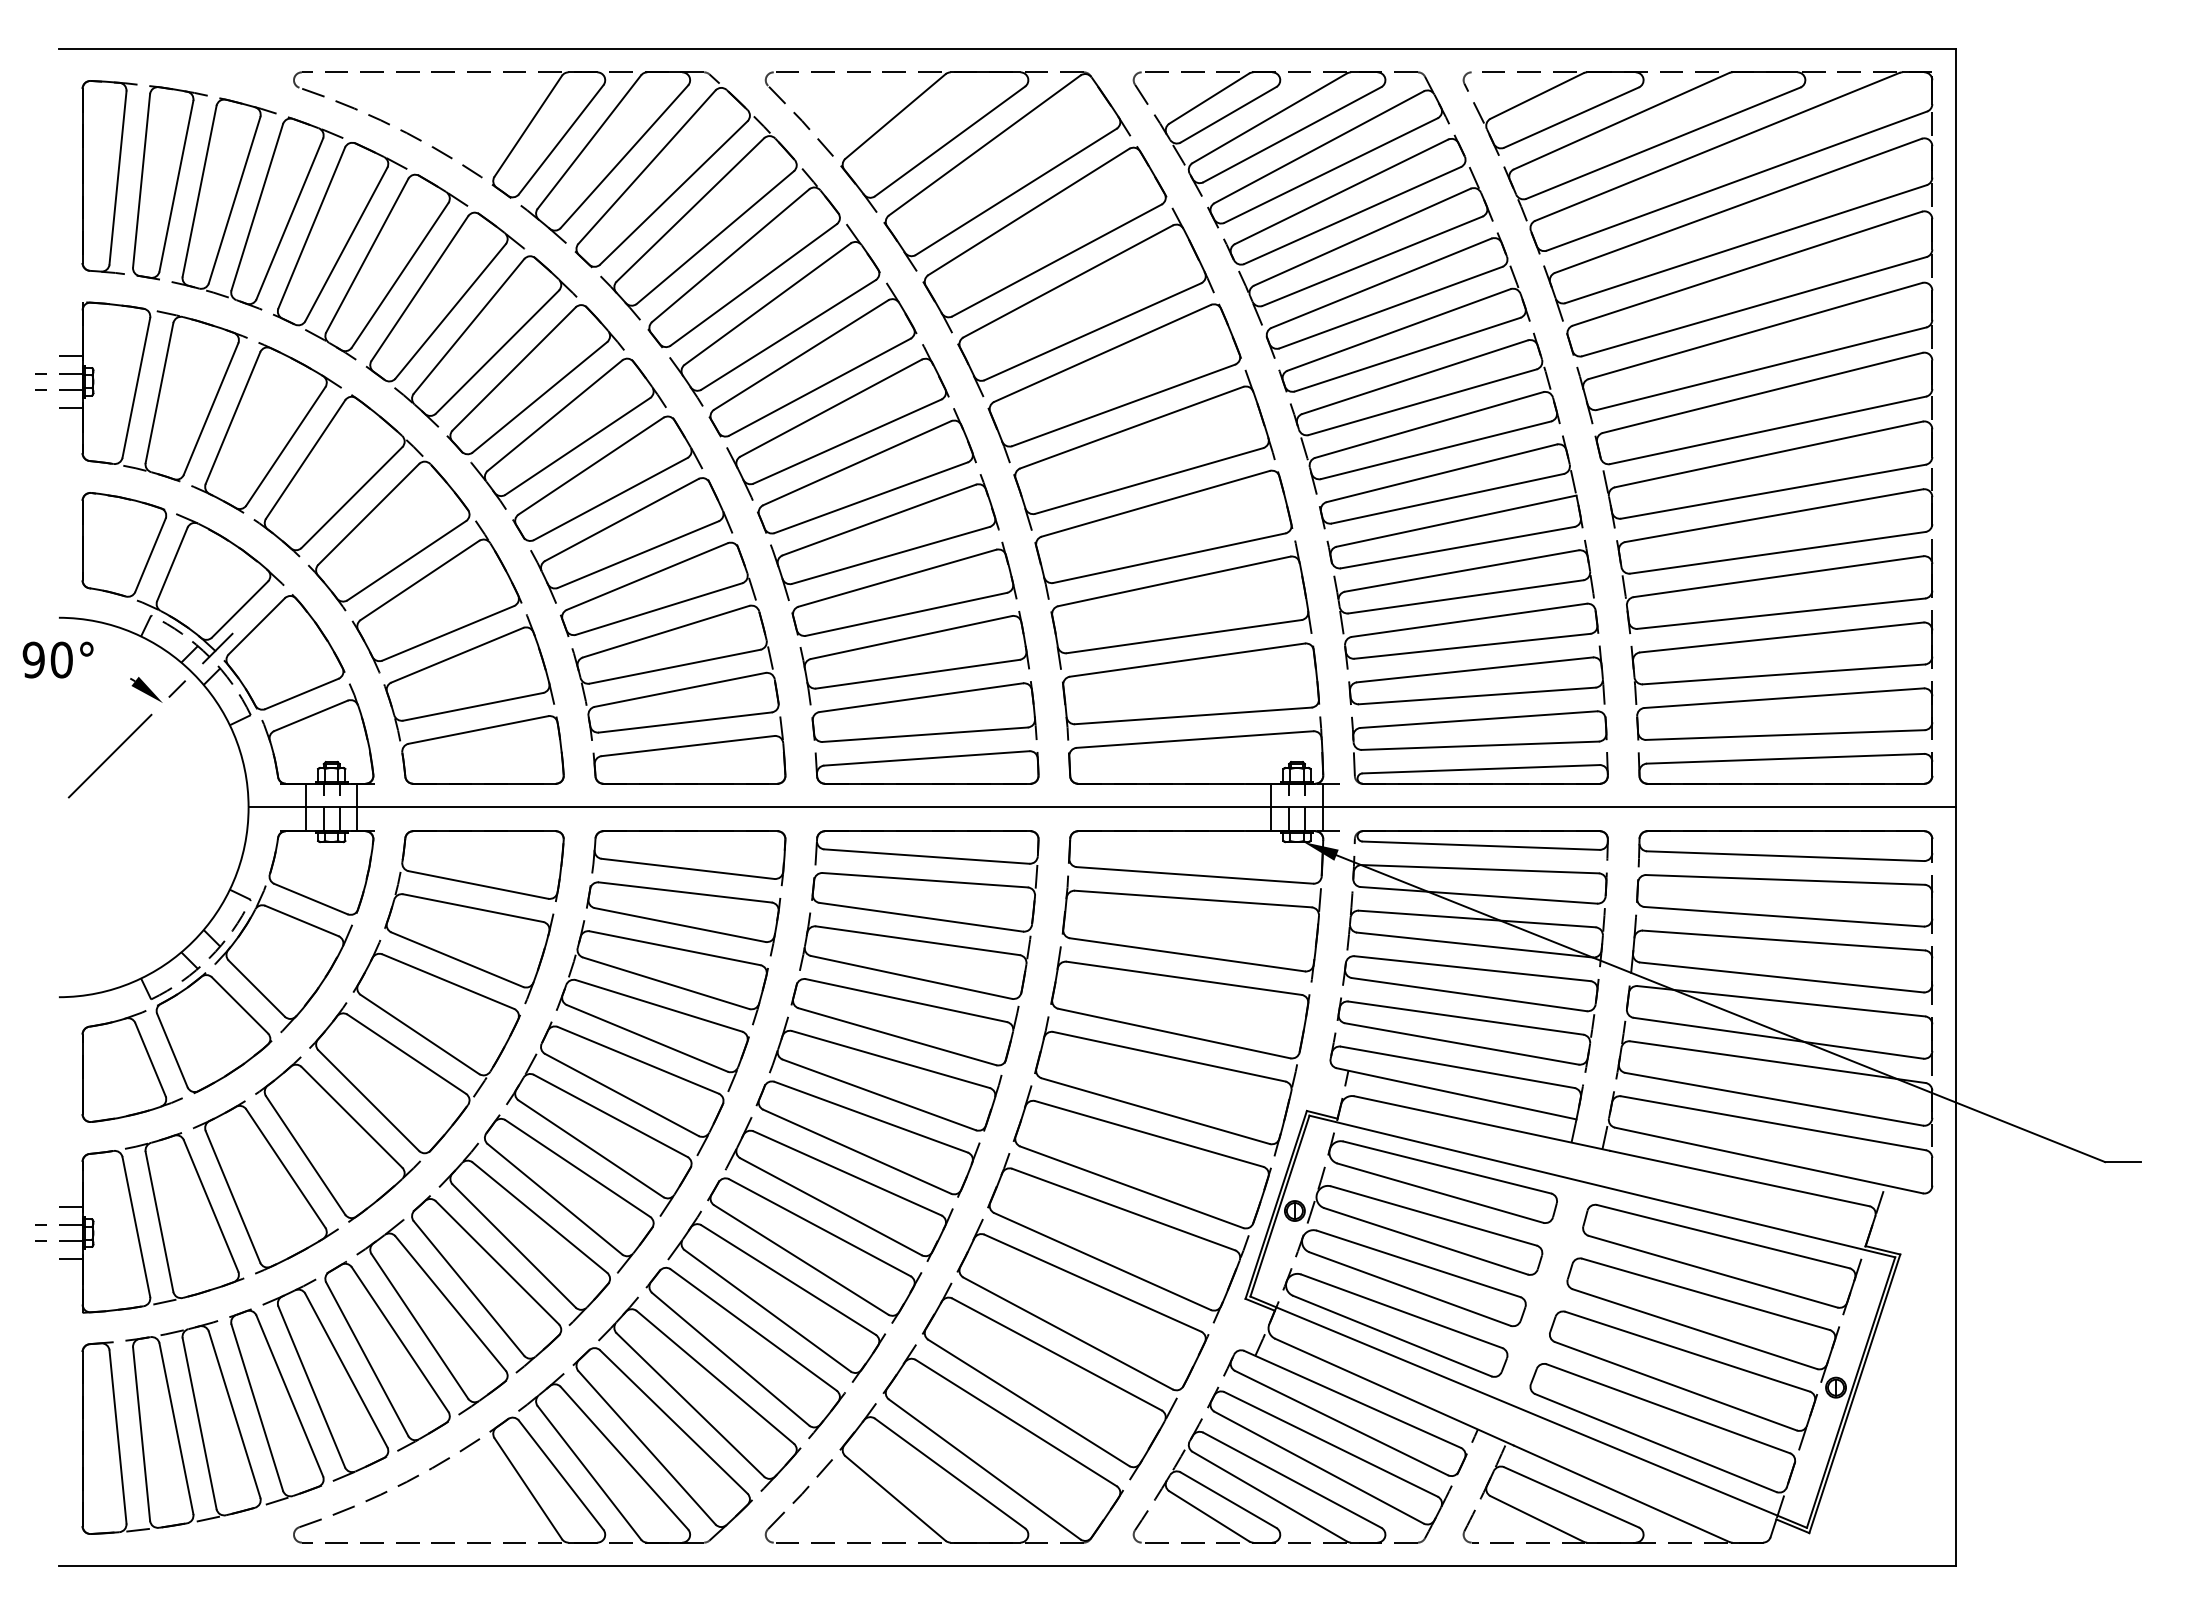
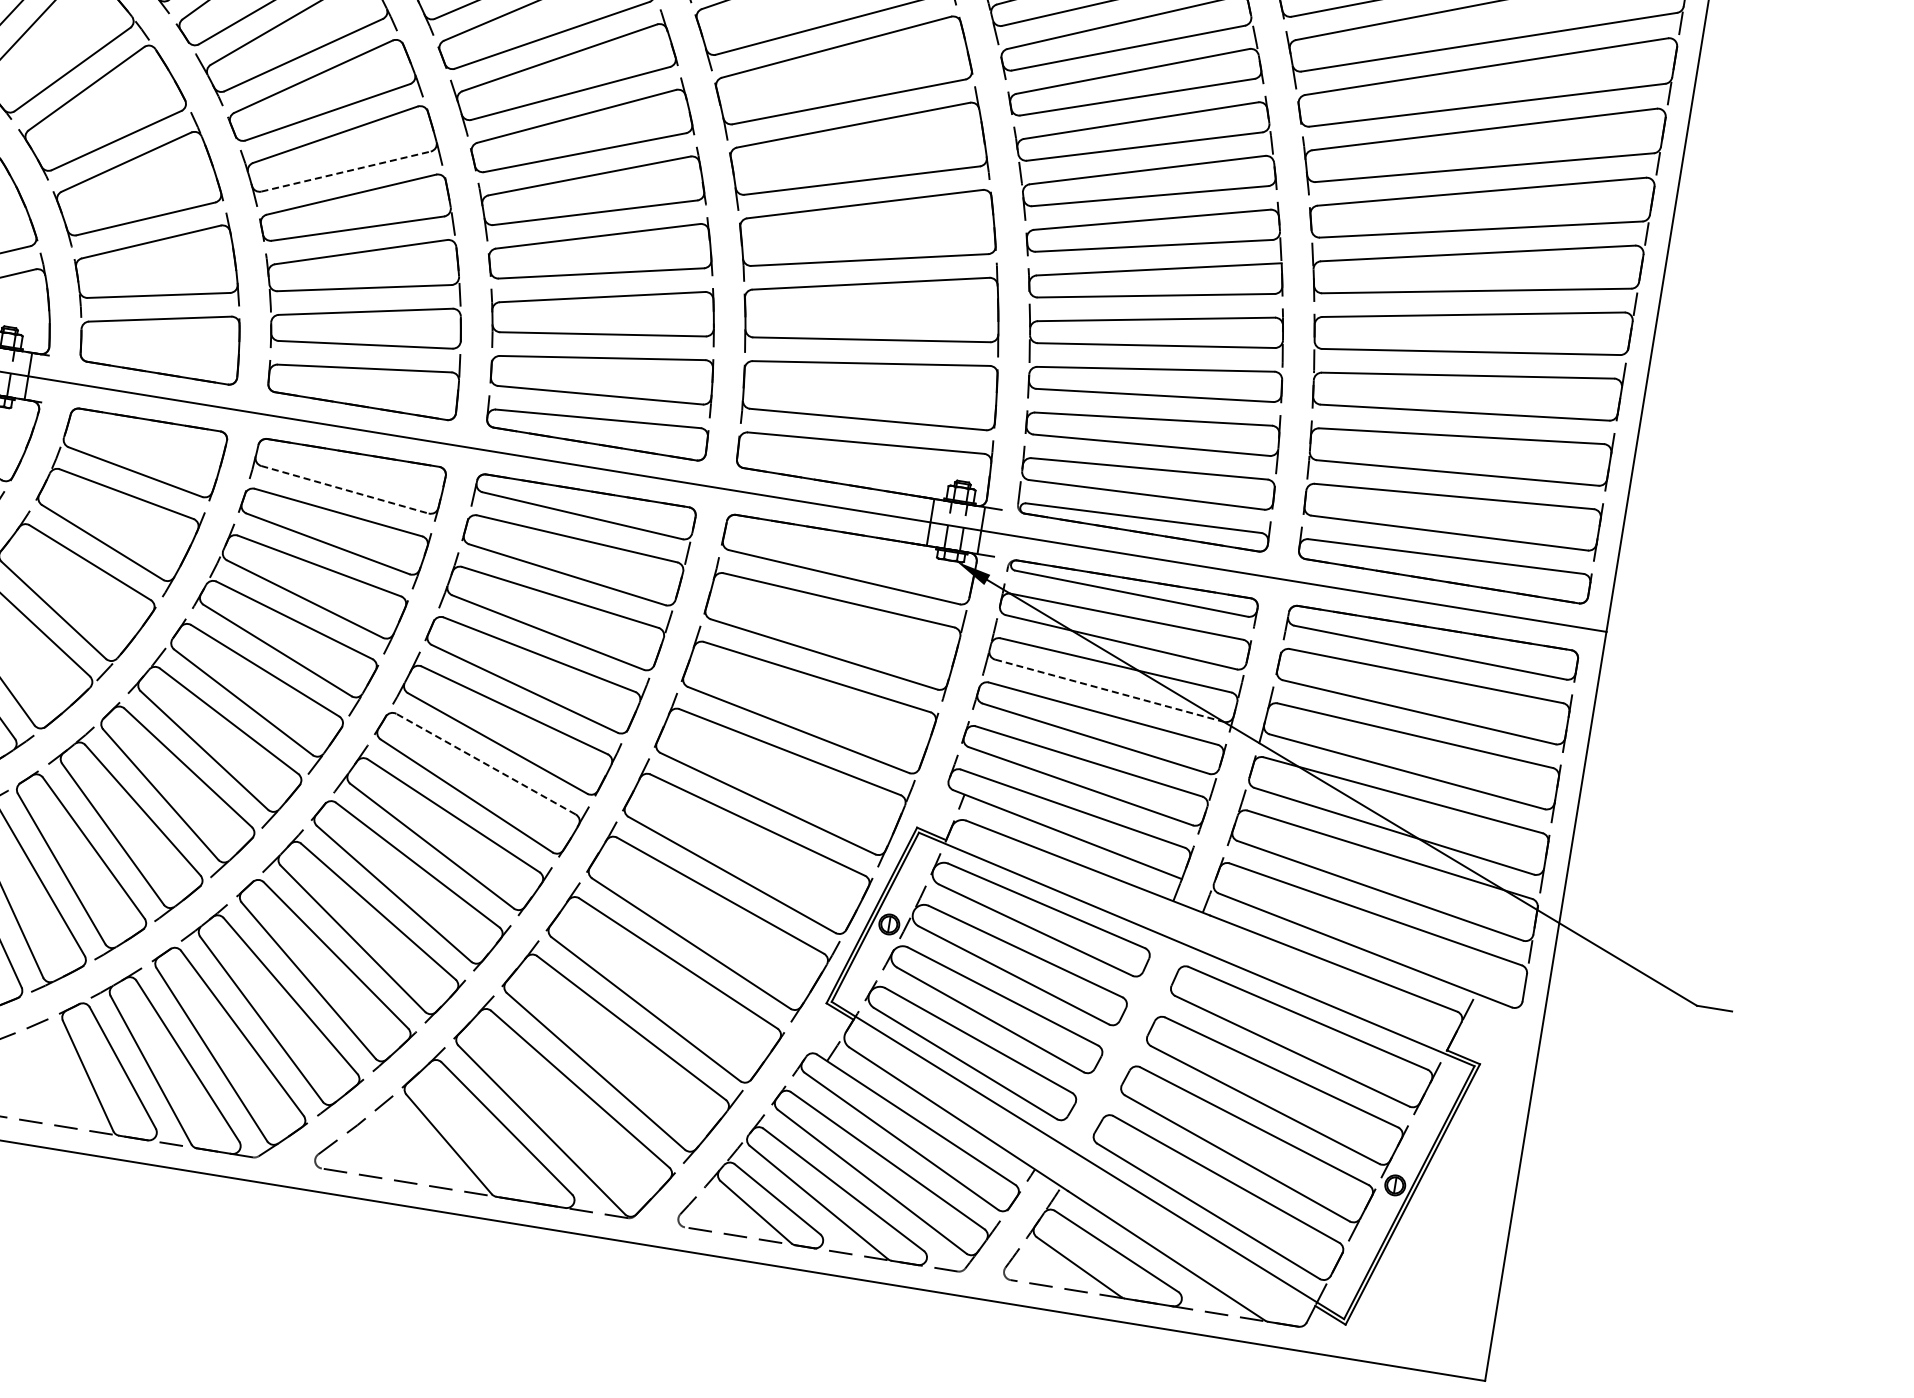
line: (638, 554) -> (346, 171), solid -> dashed
line: (688, 868) -> (345, 489), solid -> dashed
line: (1474, 945) -> (1109, 691), solid -> dashed
line: (871, 1117) -> (486, 764), solid -> dashed

